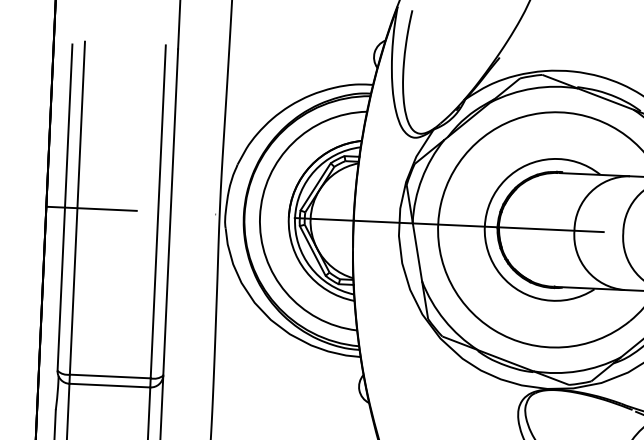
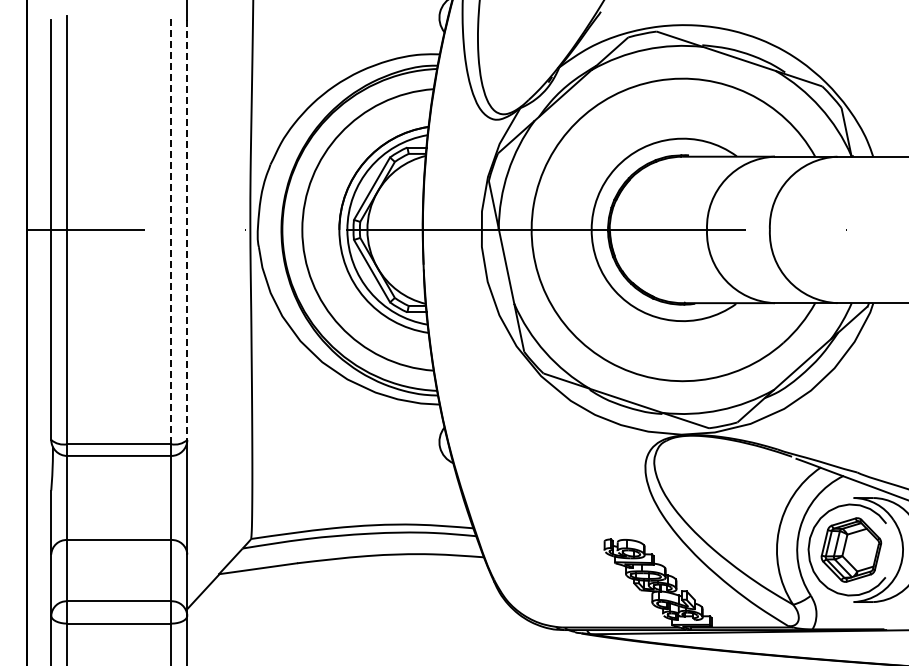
line: (158, 211) -> (171, 229), solid -> dashed
line: (170, 212) -> (187, 230), solid -> dashed

